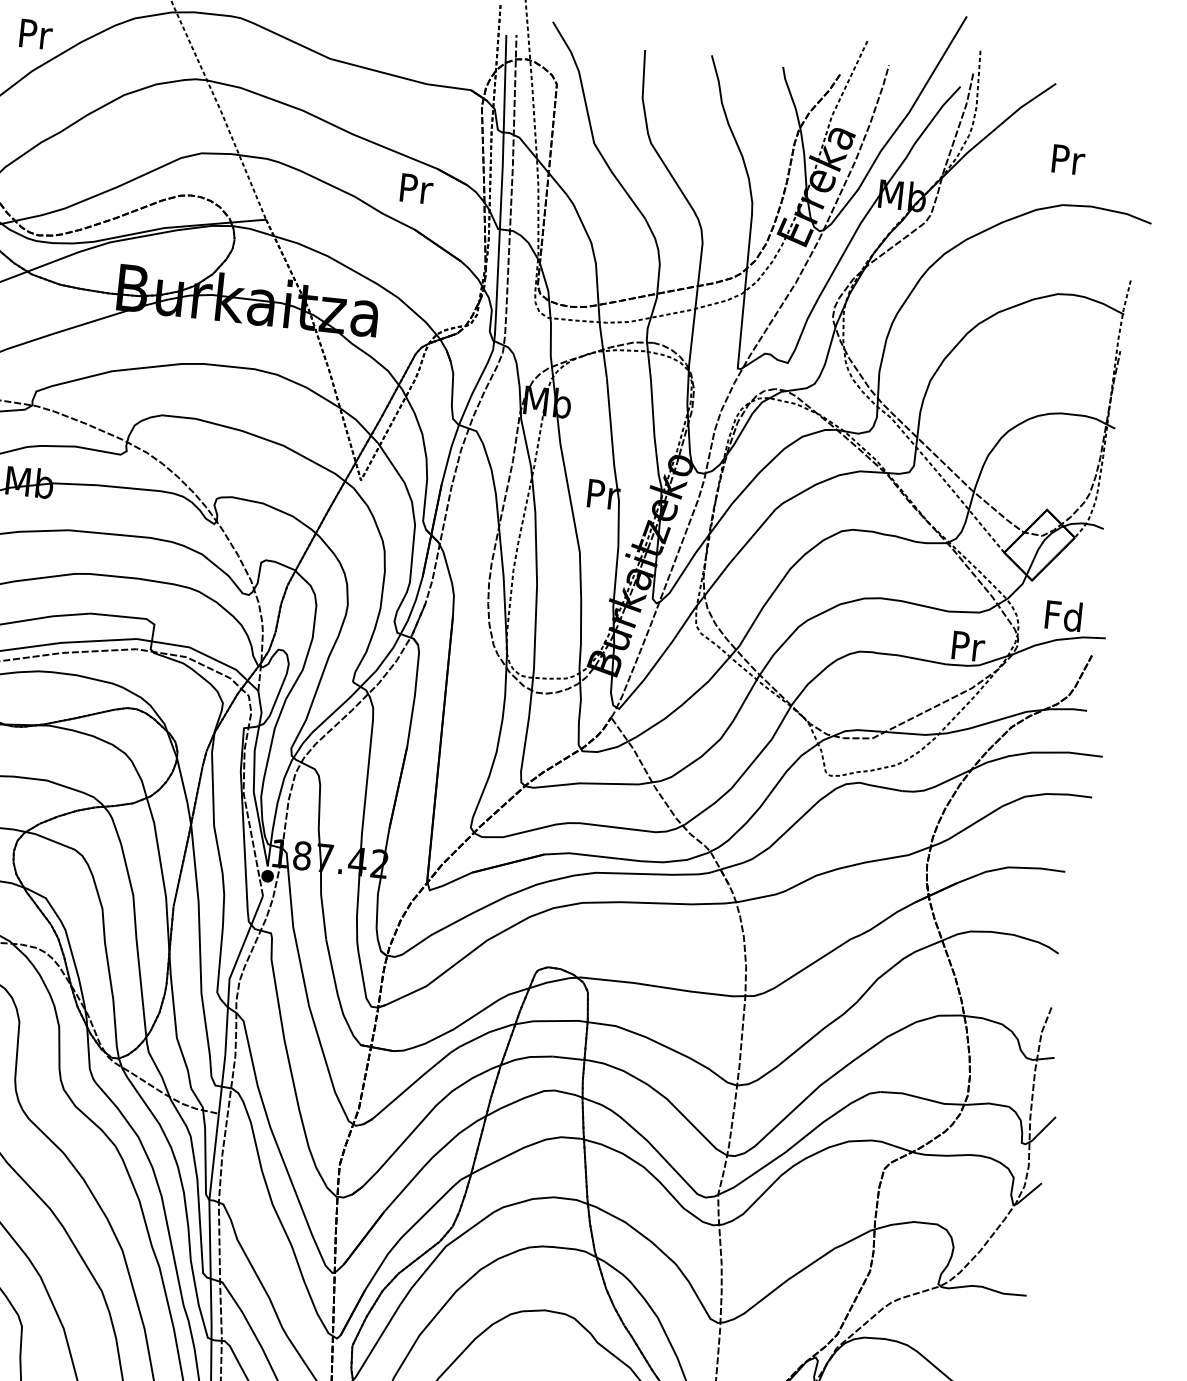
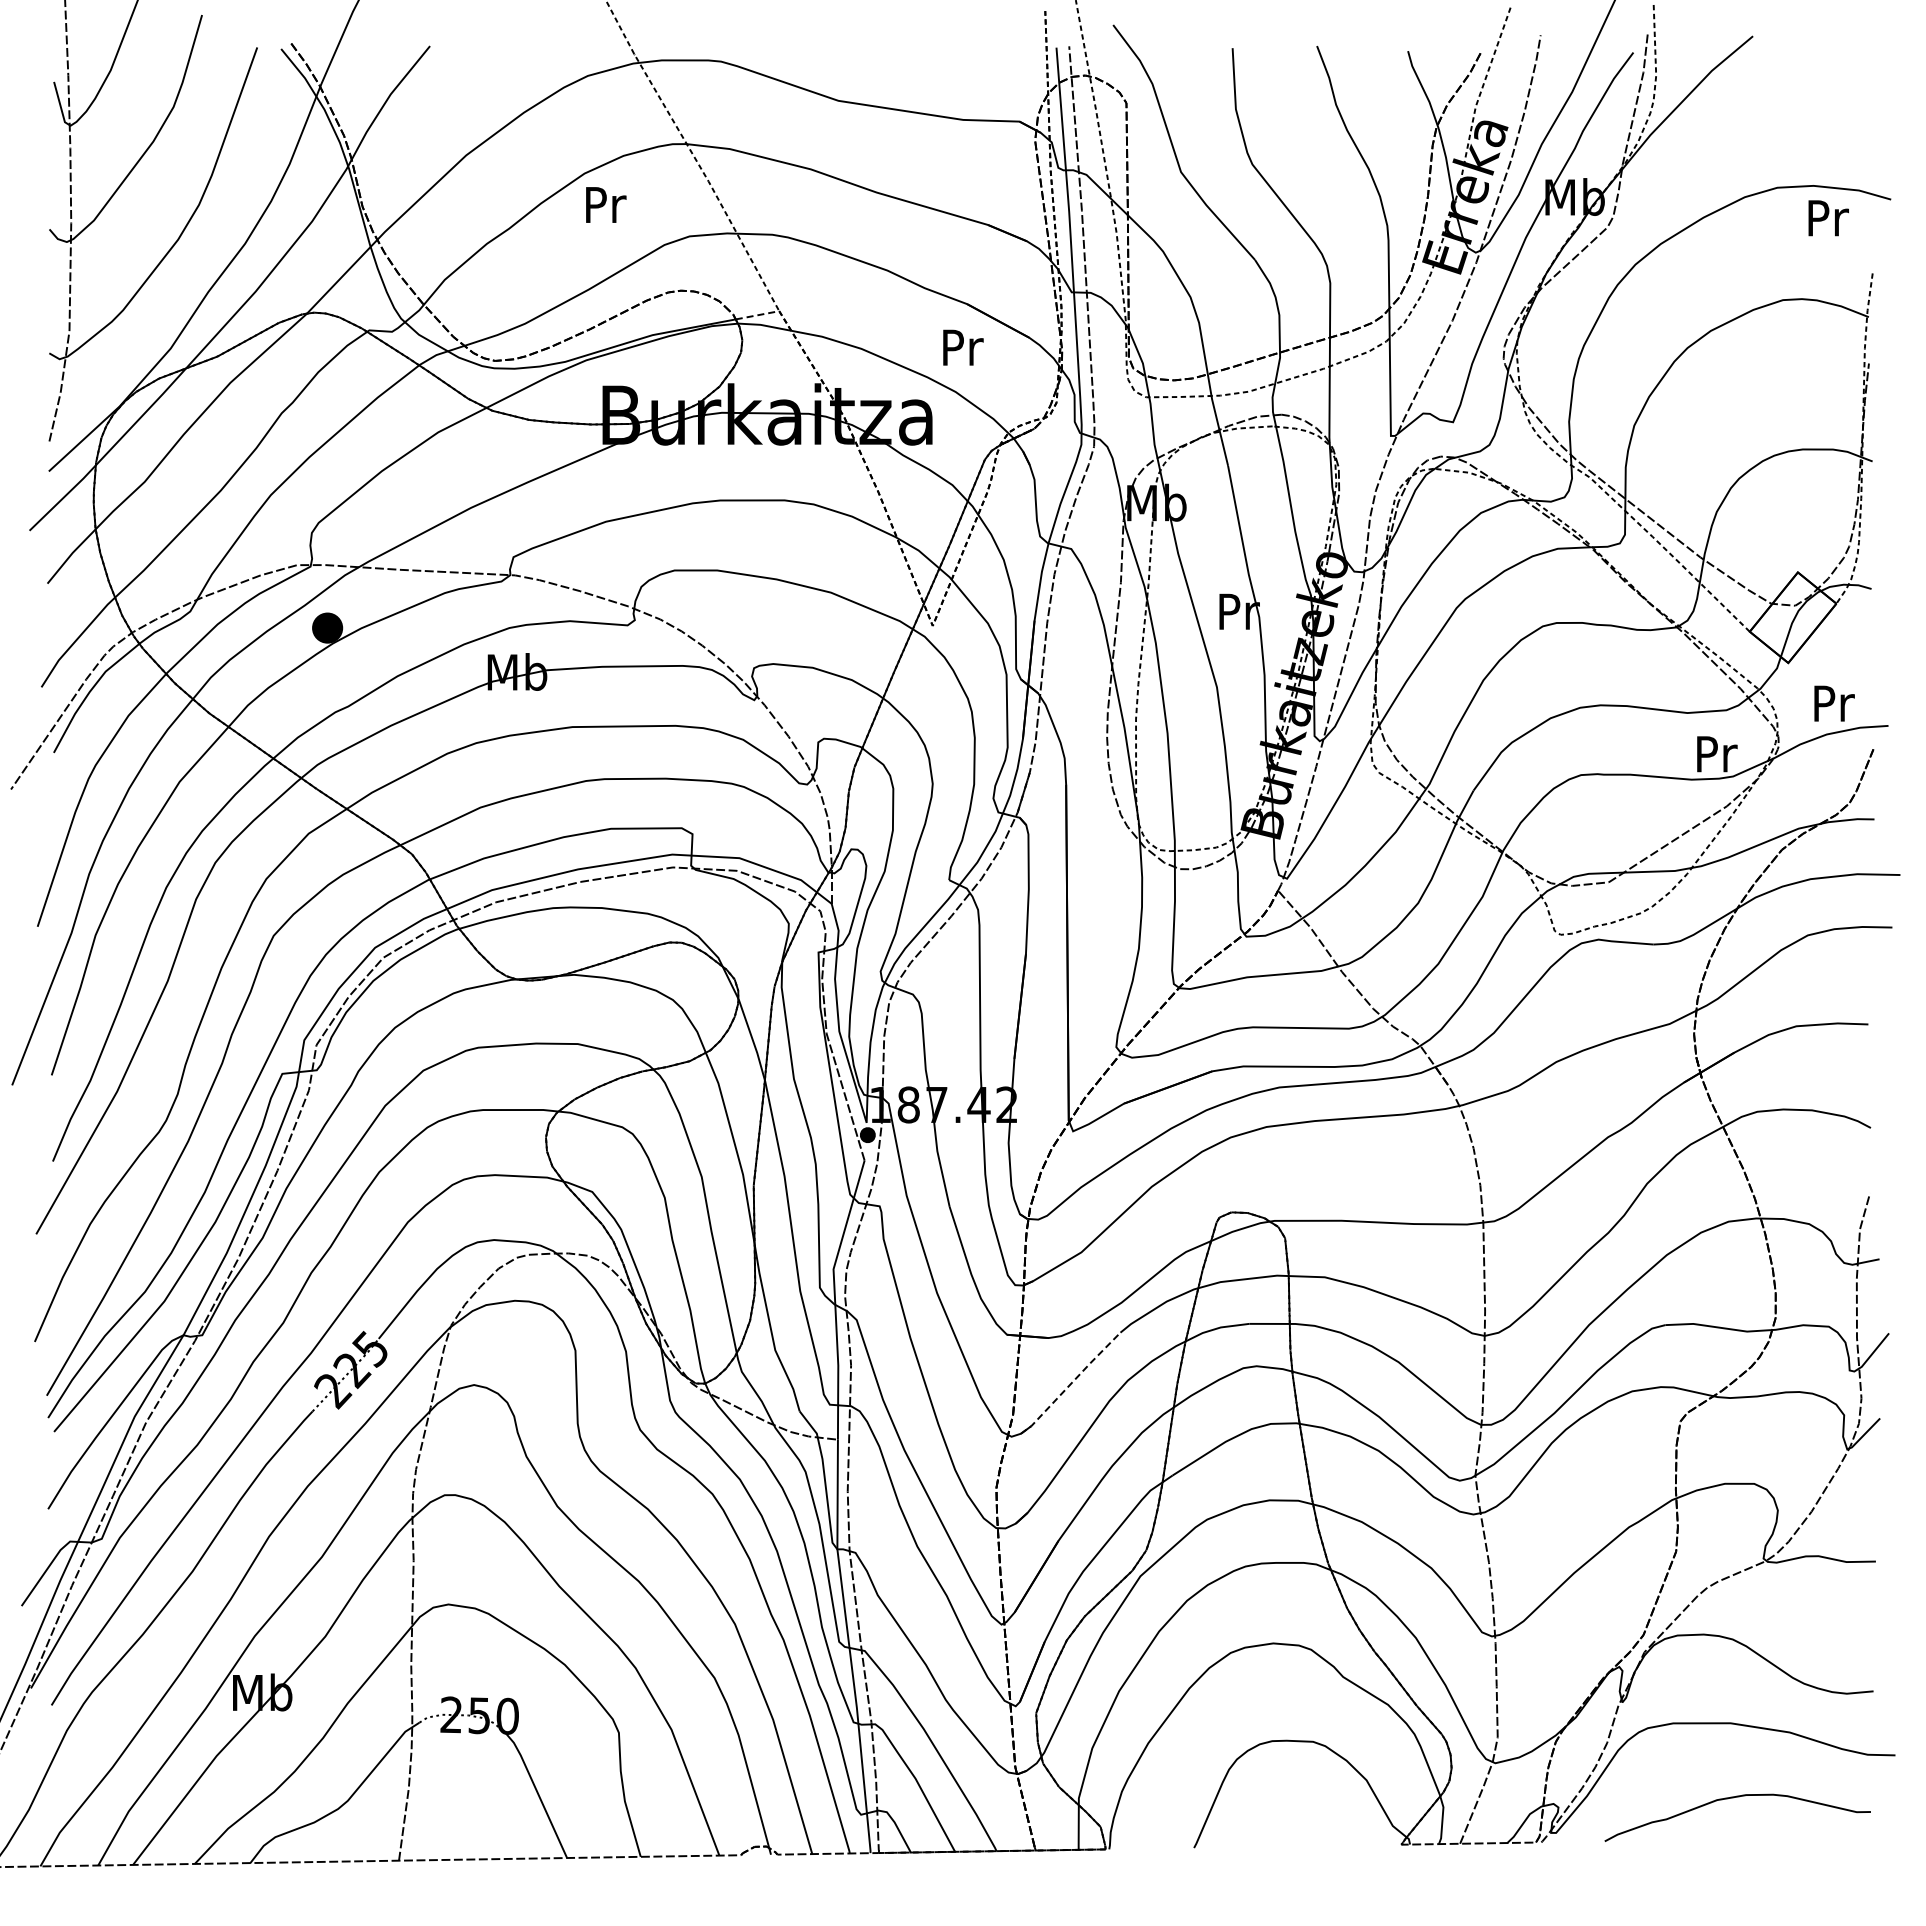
text: (36, 34) -> (606, 204), moved
text: (1068, 160) -> (1828, 218), moved
text: (416, 188) -> (963, 347), moved
line: (249, 221) -> (758, 315), solid -> dashed
text: (1063, 616) -> (1832, 703), Fd -> Pr
line: (407, 1088) -> (1071, 1383), solid -> dashed

